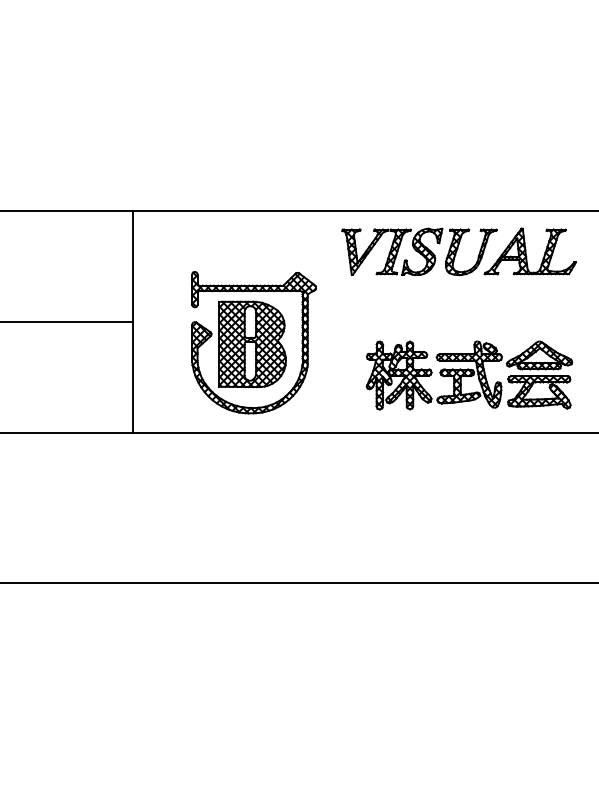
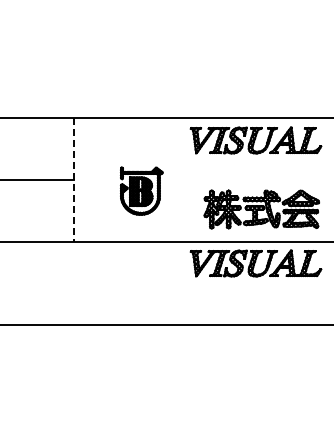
line: (131, 323) -> (73, 180), solid -> dashed
part: (253, 341) -> (141, 190), size x0.6
part: (458, 472) -> (255, 263), added

